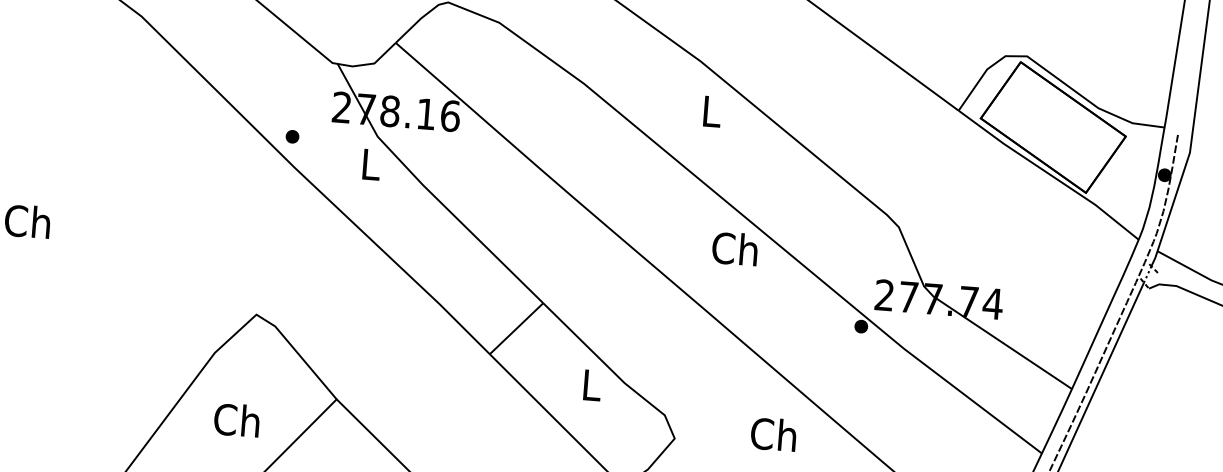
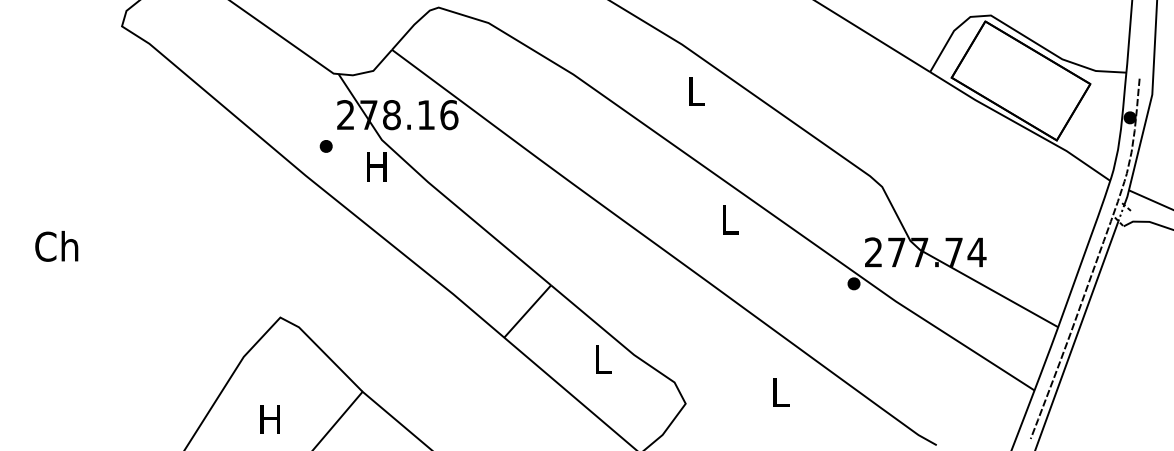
part: (291, 136) -> (325, 146), moved
text: (369, 164) -> (376, 166), L -> H
text: (734, 248) -> (728, 219), Ch -> L
text: (236, 419) -> (269, 418), Ch -> H
text: (773, 434) -> (778, 392), Ch -> L

